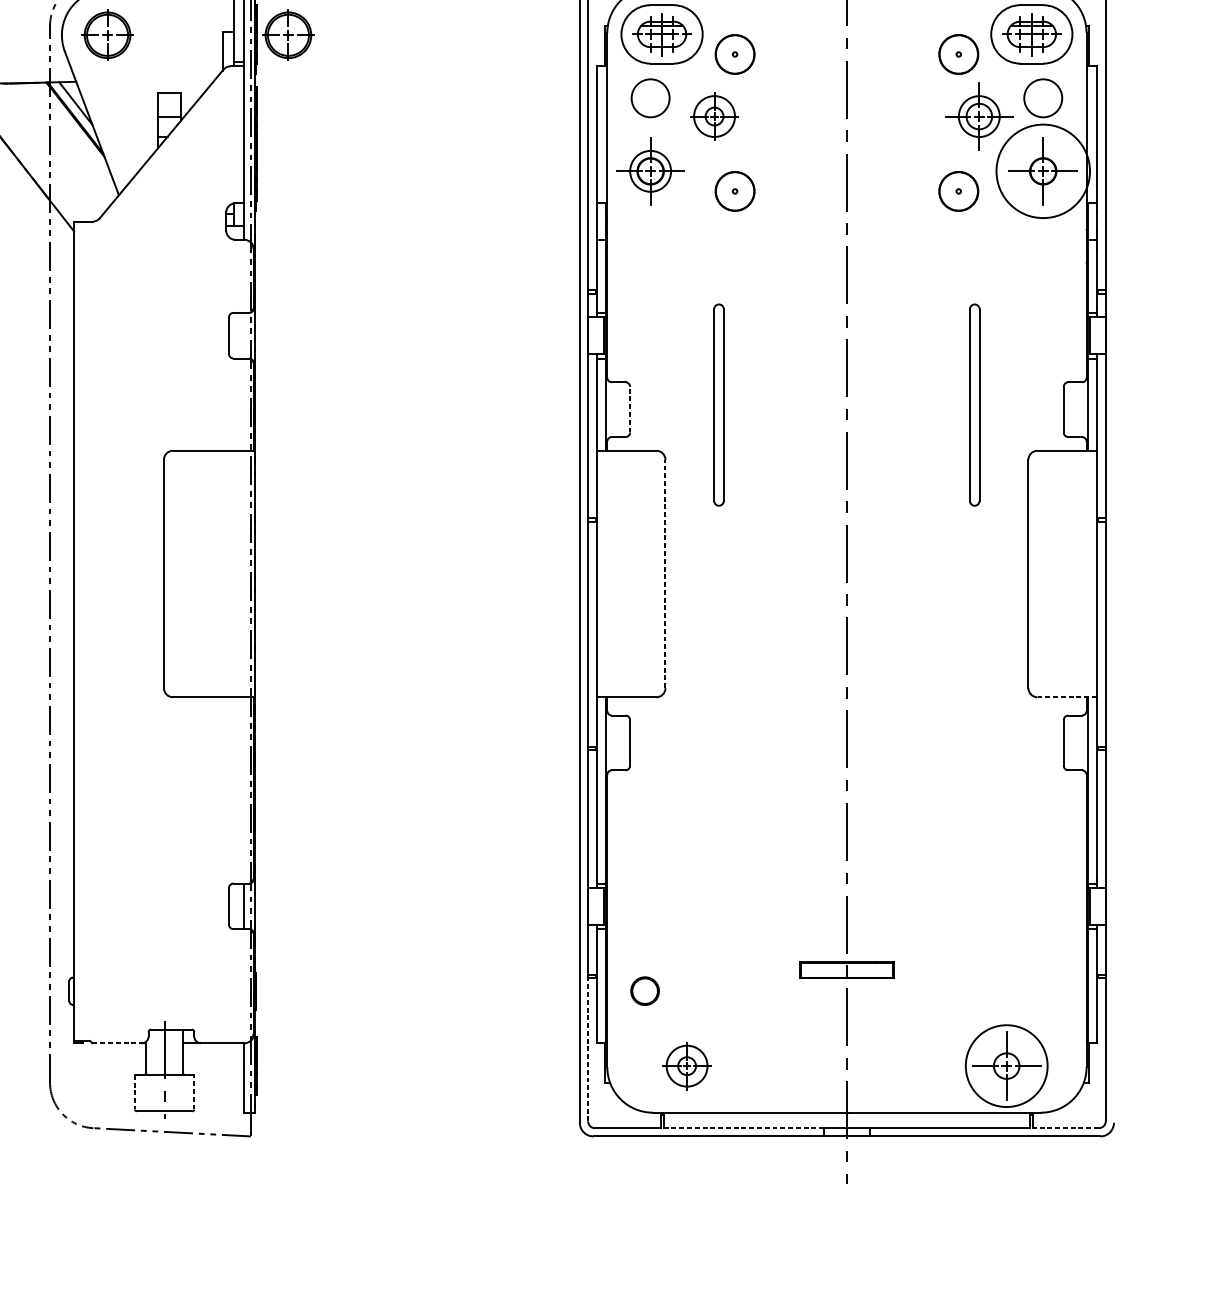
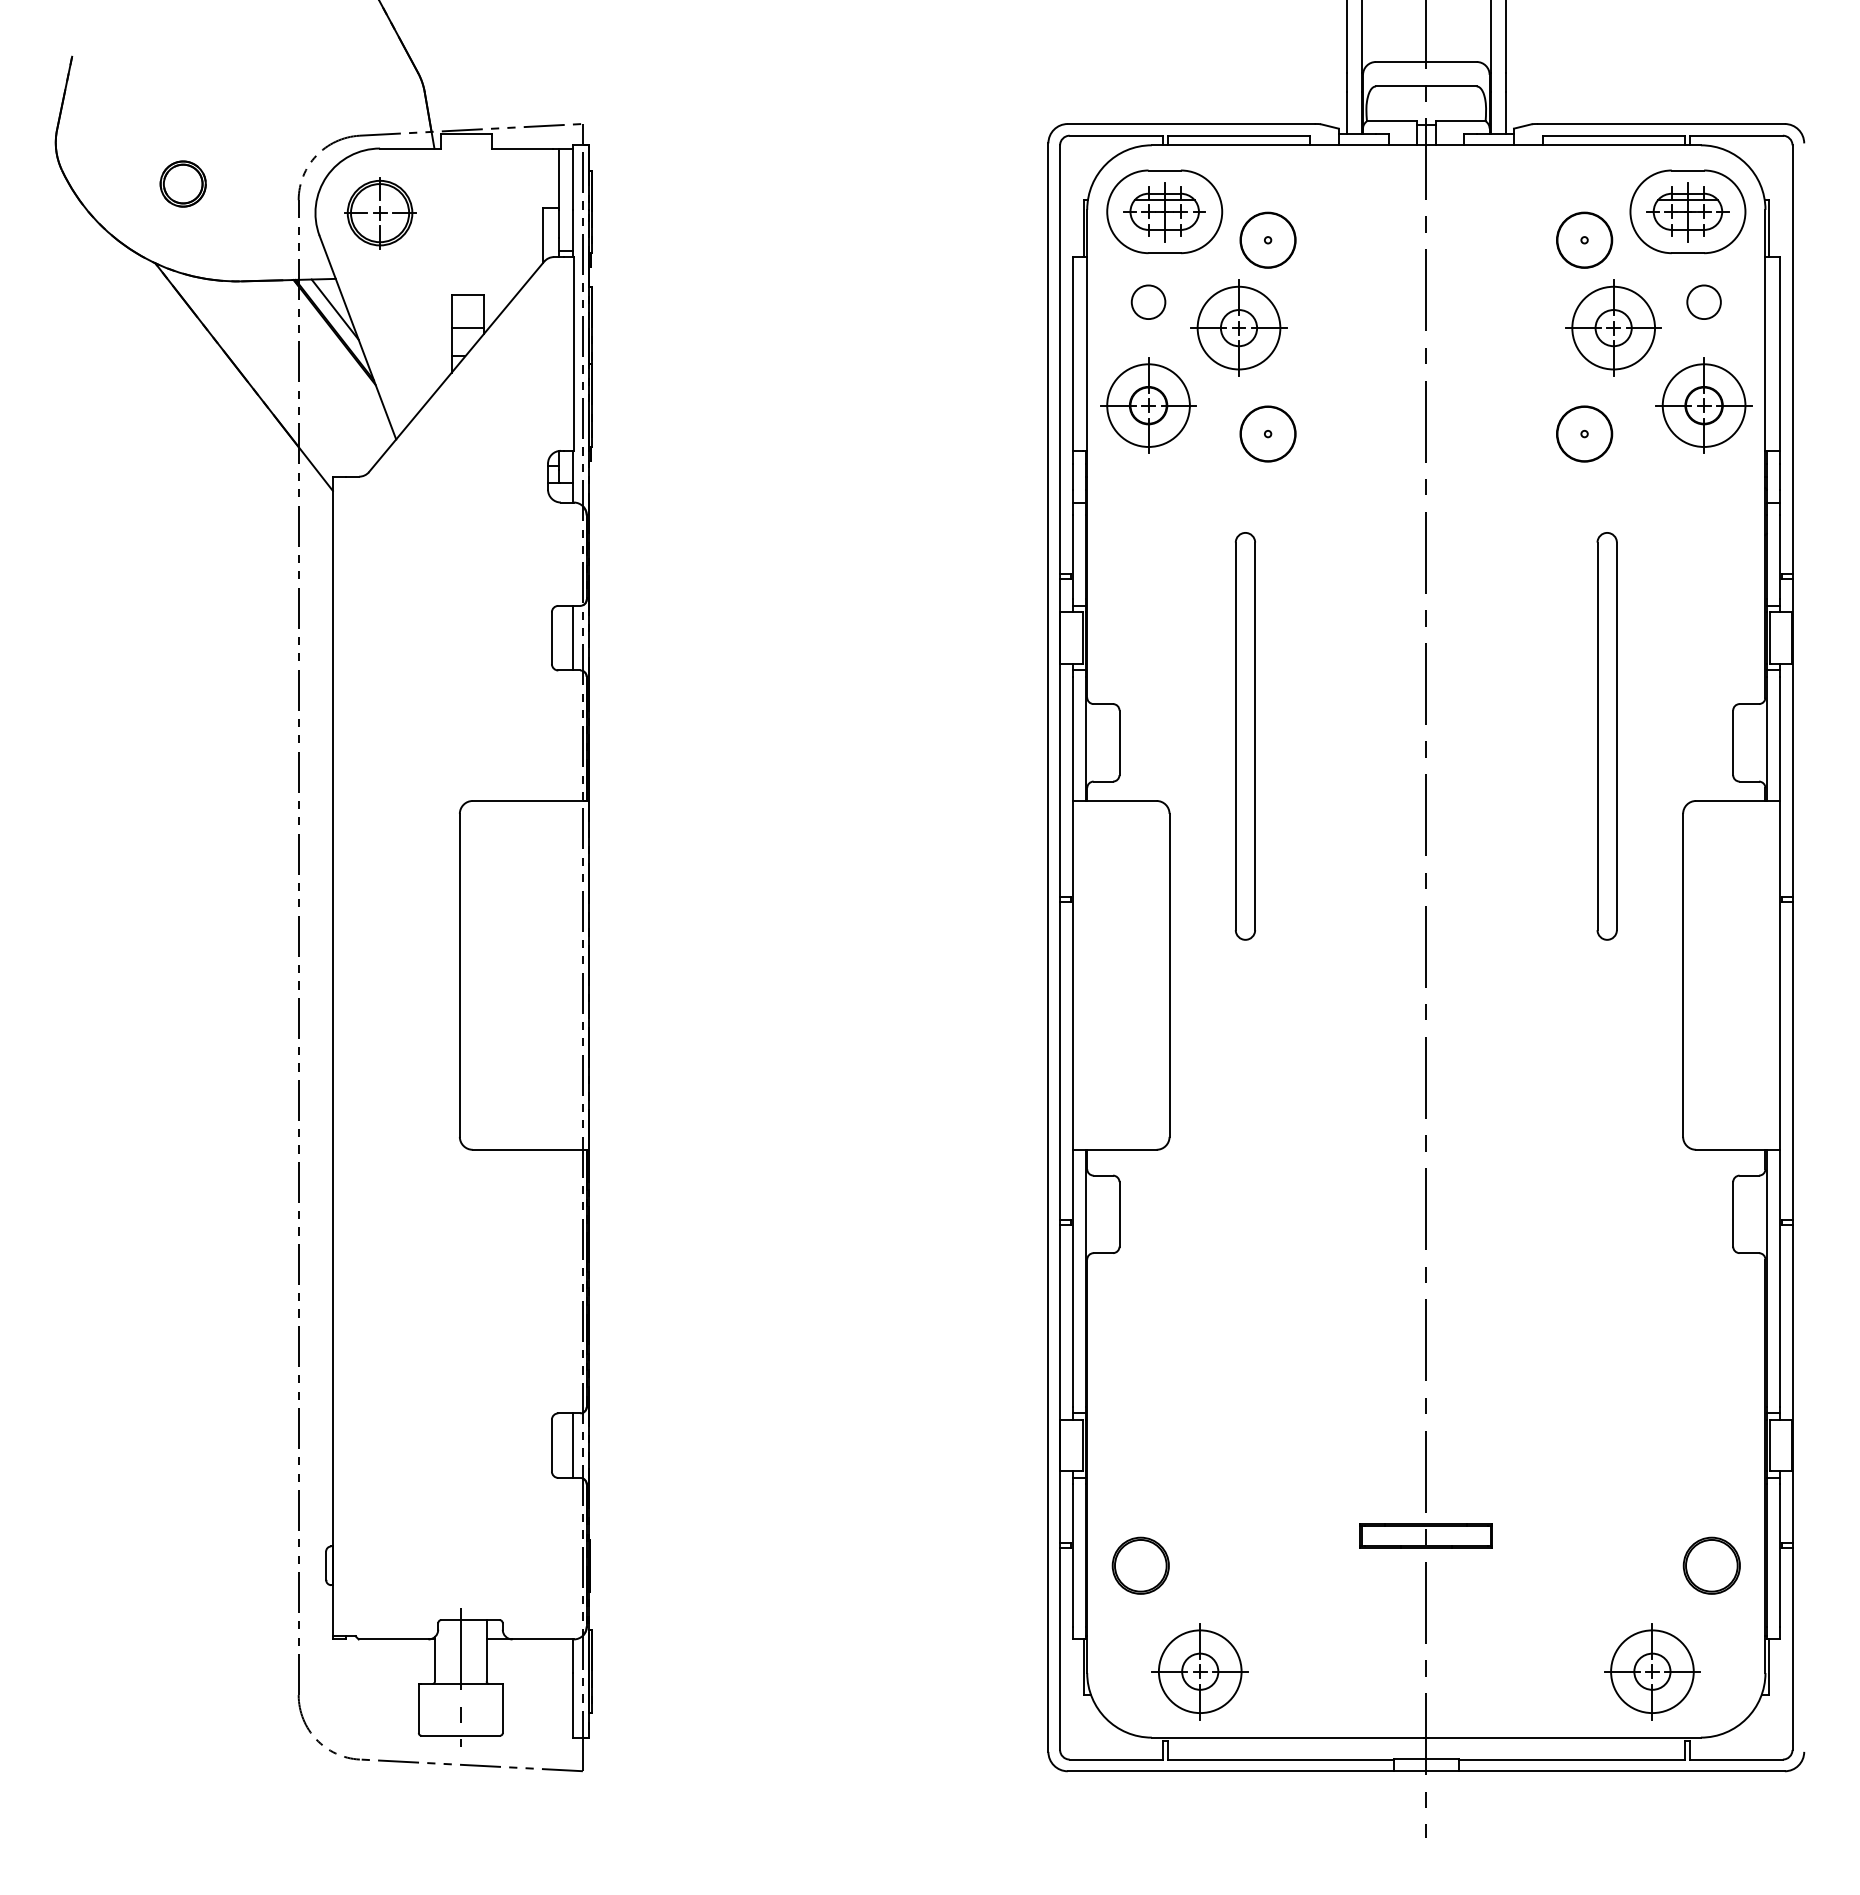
part: (288, 35) -> (636, 213), removed
circle: (650, 98) -> (1148, 302), size x0.62
circle: (1042, 98) -> (1703, 302), size x0.62
part: (714, 116) -> (1238, 327), size x1.43
circle: (979, 116) -> (1613, 327), size x1.43
circle: (650, 171) -> (1148, 405), size x1.43
circle: (1042, 171) -> (1703, 405), size x0.62
line: (243, 335) -> (572, 637), added
part: (718, 405) -> (1244, 736), size x1.43
part: (974, 405) -> (1606, 736), size x1.43
line: (630, 409) -> (1119, 742), dashed -> solid
line: (665, 573) -> (1169, 974), dashed -> solid
line: (1067, 697) -> (1738, 1149), dashed -> solid
part: (644, 991) -> (1140, 1565), size x1.43
part: (1048, 991) -> (1711, 1565), added
line: (117, 1043) -> (393, 1639), dashed -> solid
line: (588, 1049) -> (1060, 1648), dashed -> solid
part: (686, 1065) -> (1199, 1671), size x1.43
circle: (1006, 1065) -> (1652, 1671), size x0.71
line: (134, 1092) -> (418, 1708), dashed -> solid
line: (194, 1092) -> (502, 1708), dashed -> solid
line: (743, 1128) -> (1280, 1759), dashed -> solid
line: (1066, 1128) -> (1736, 1759), dashed -> solid

